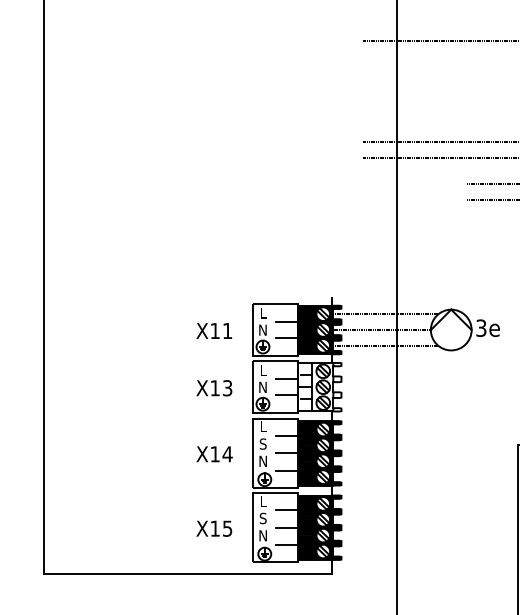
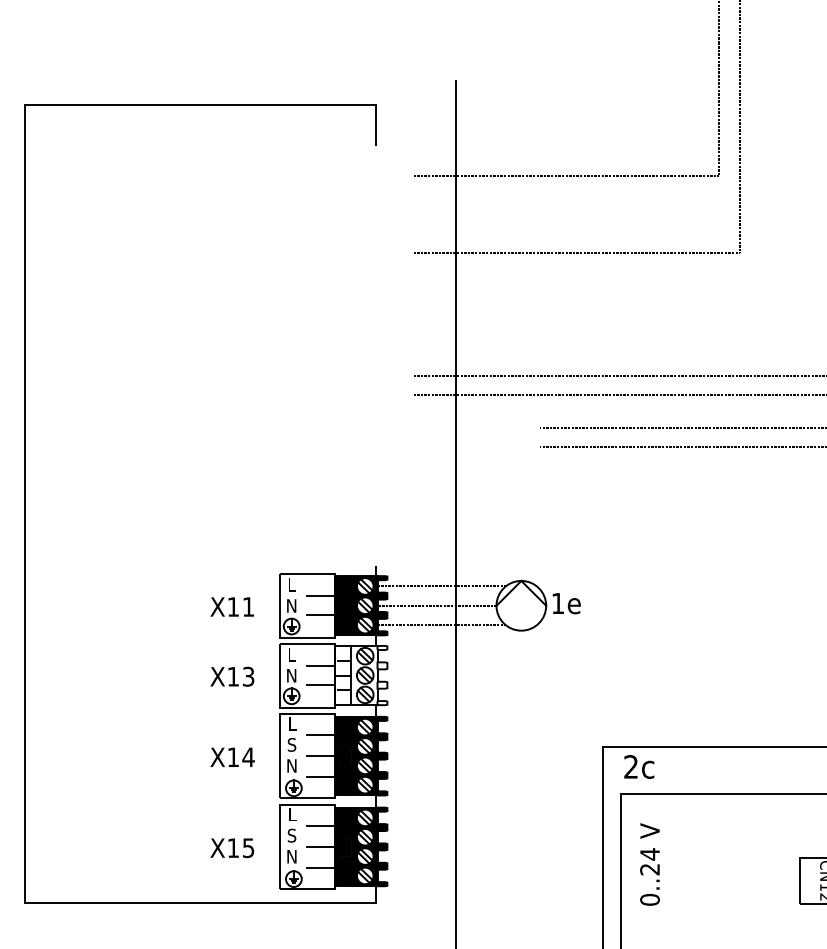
text: (481, 328) -> (558, 603), 3e -> 1e

